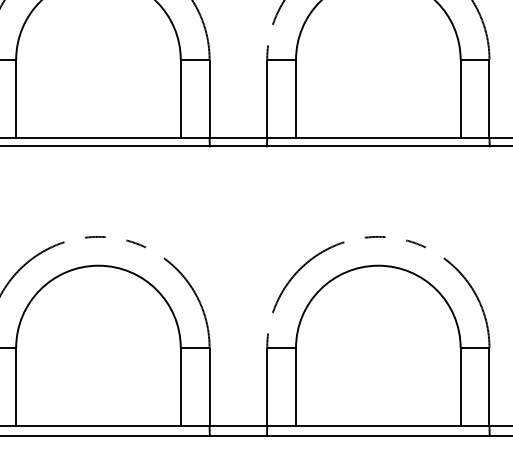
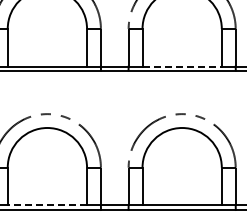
line: (379, 138) -> (182, 66), solid -> dashed
line: (98, 426) -> (47, 205), solid -> dashed

